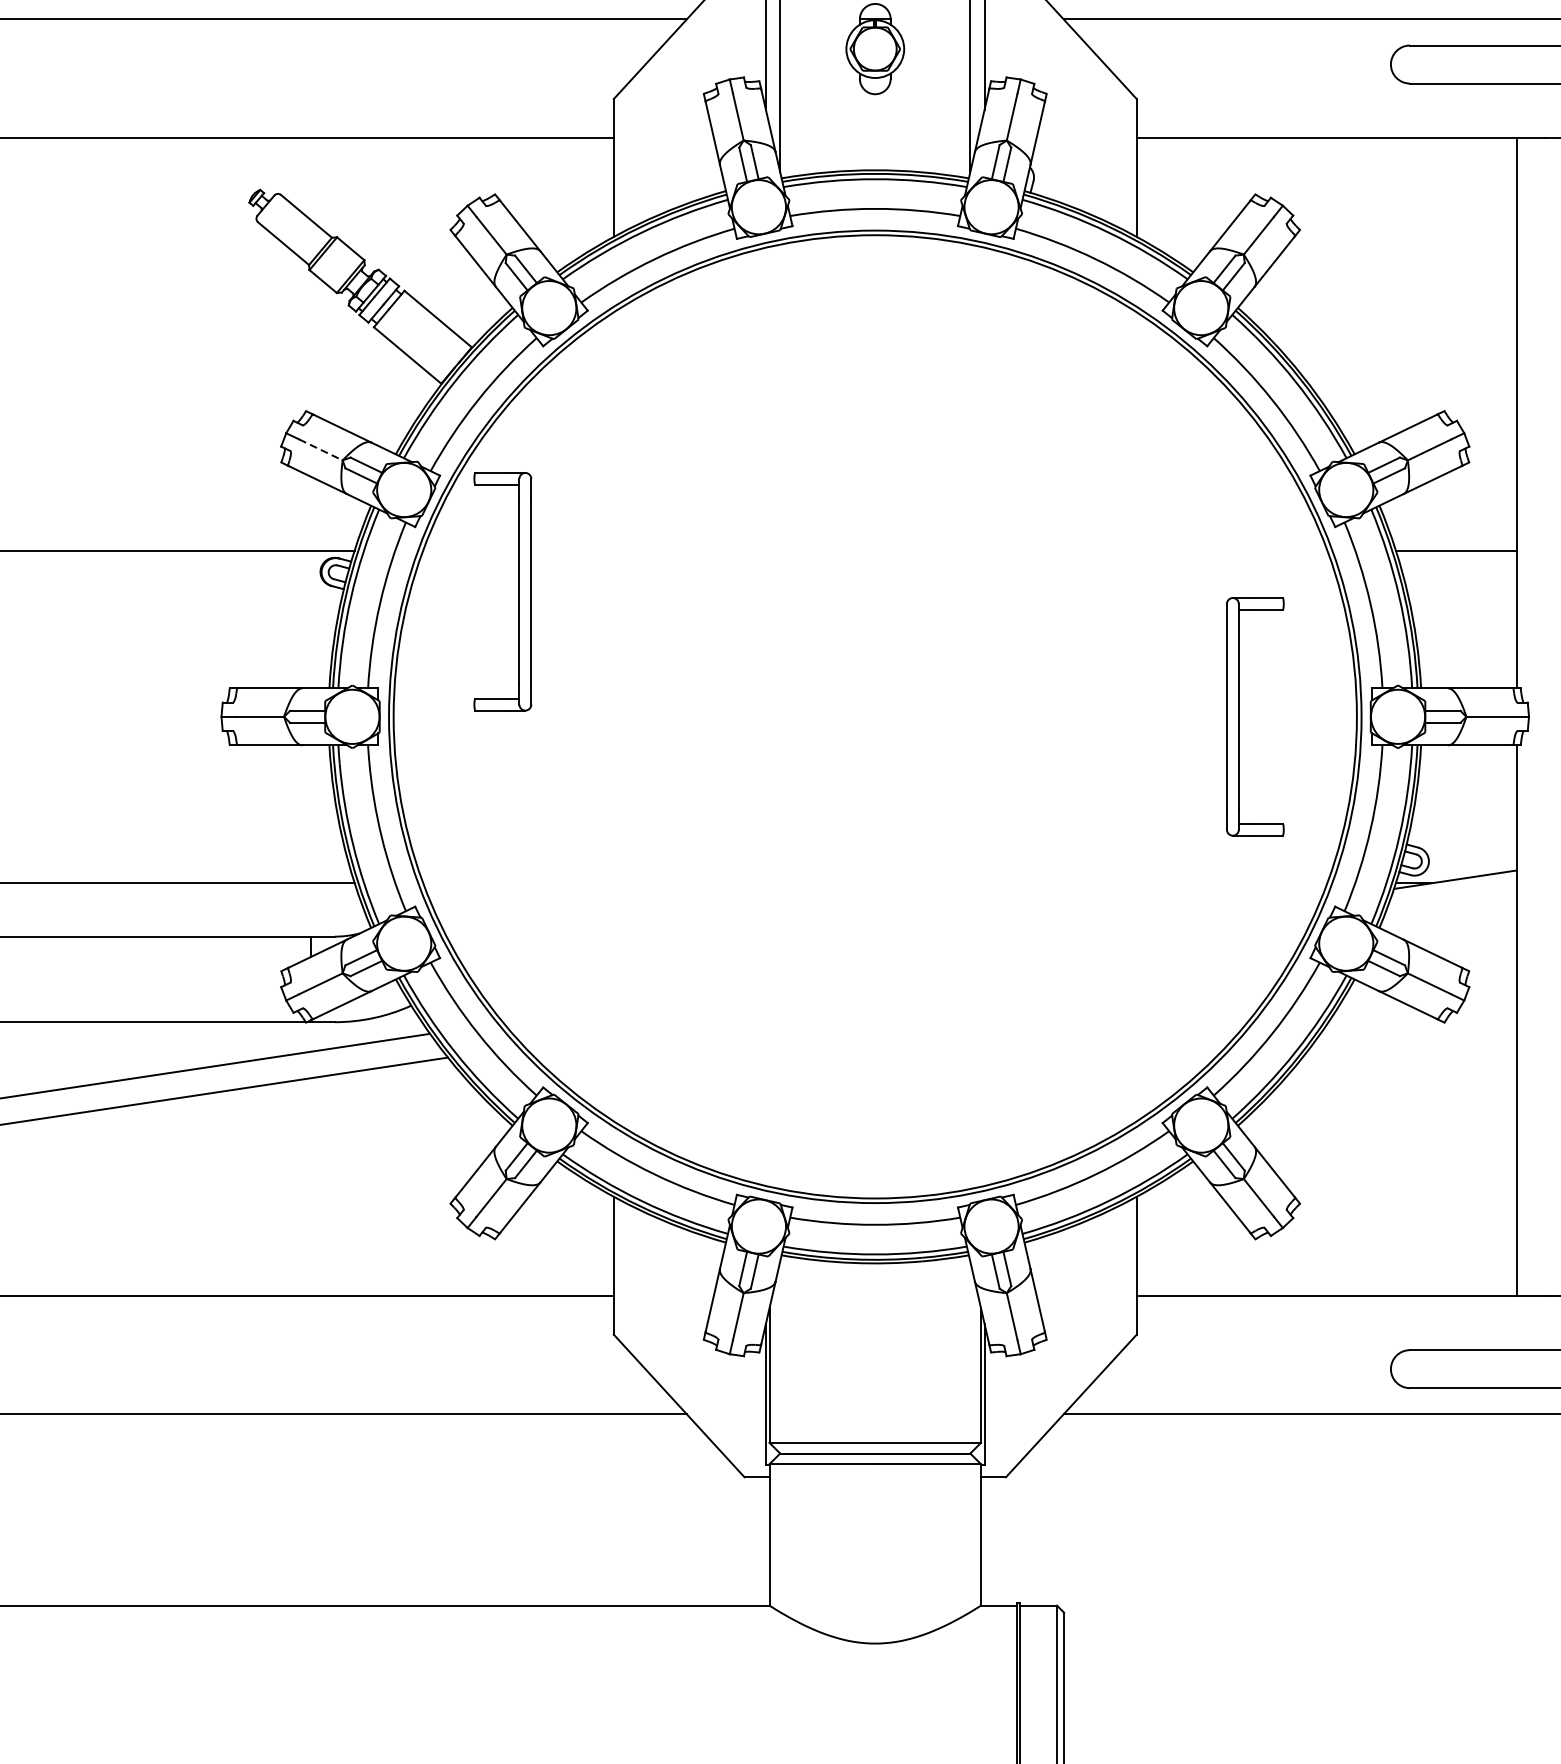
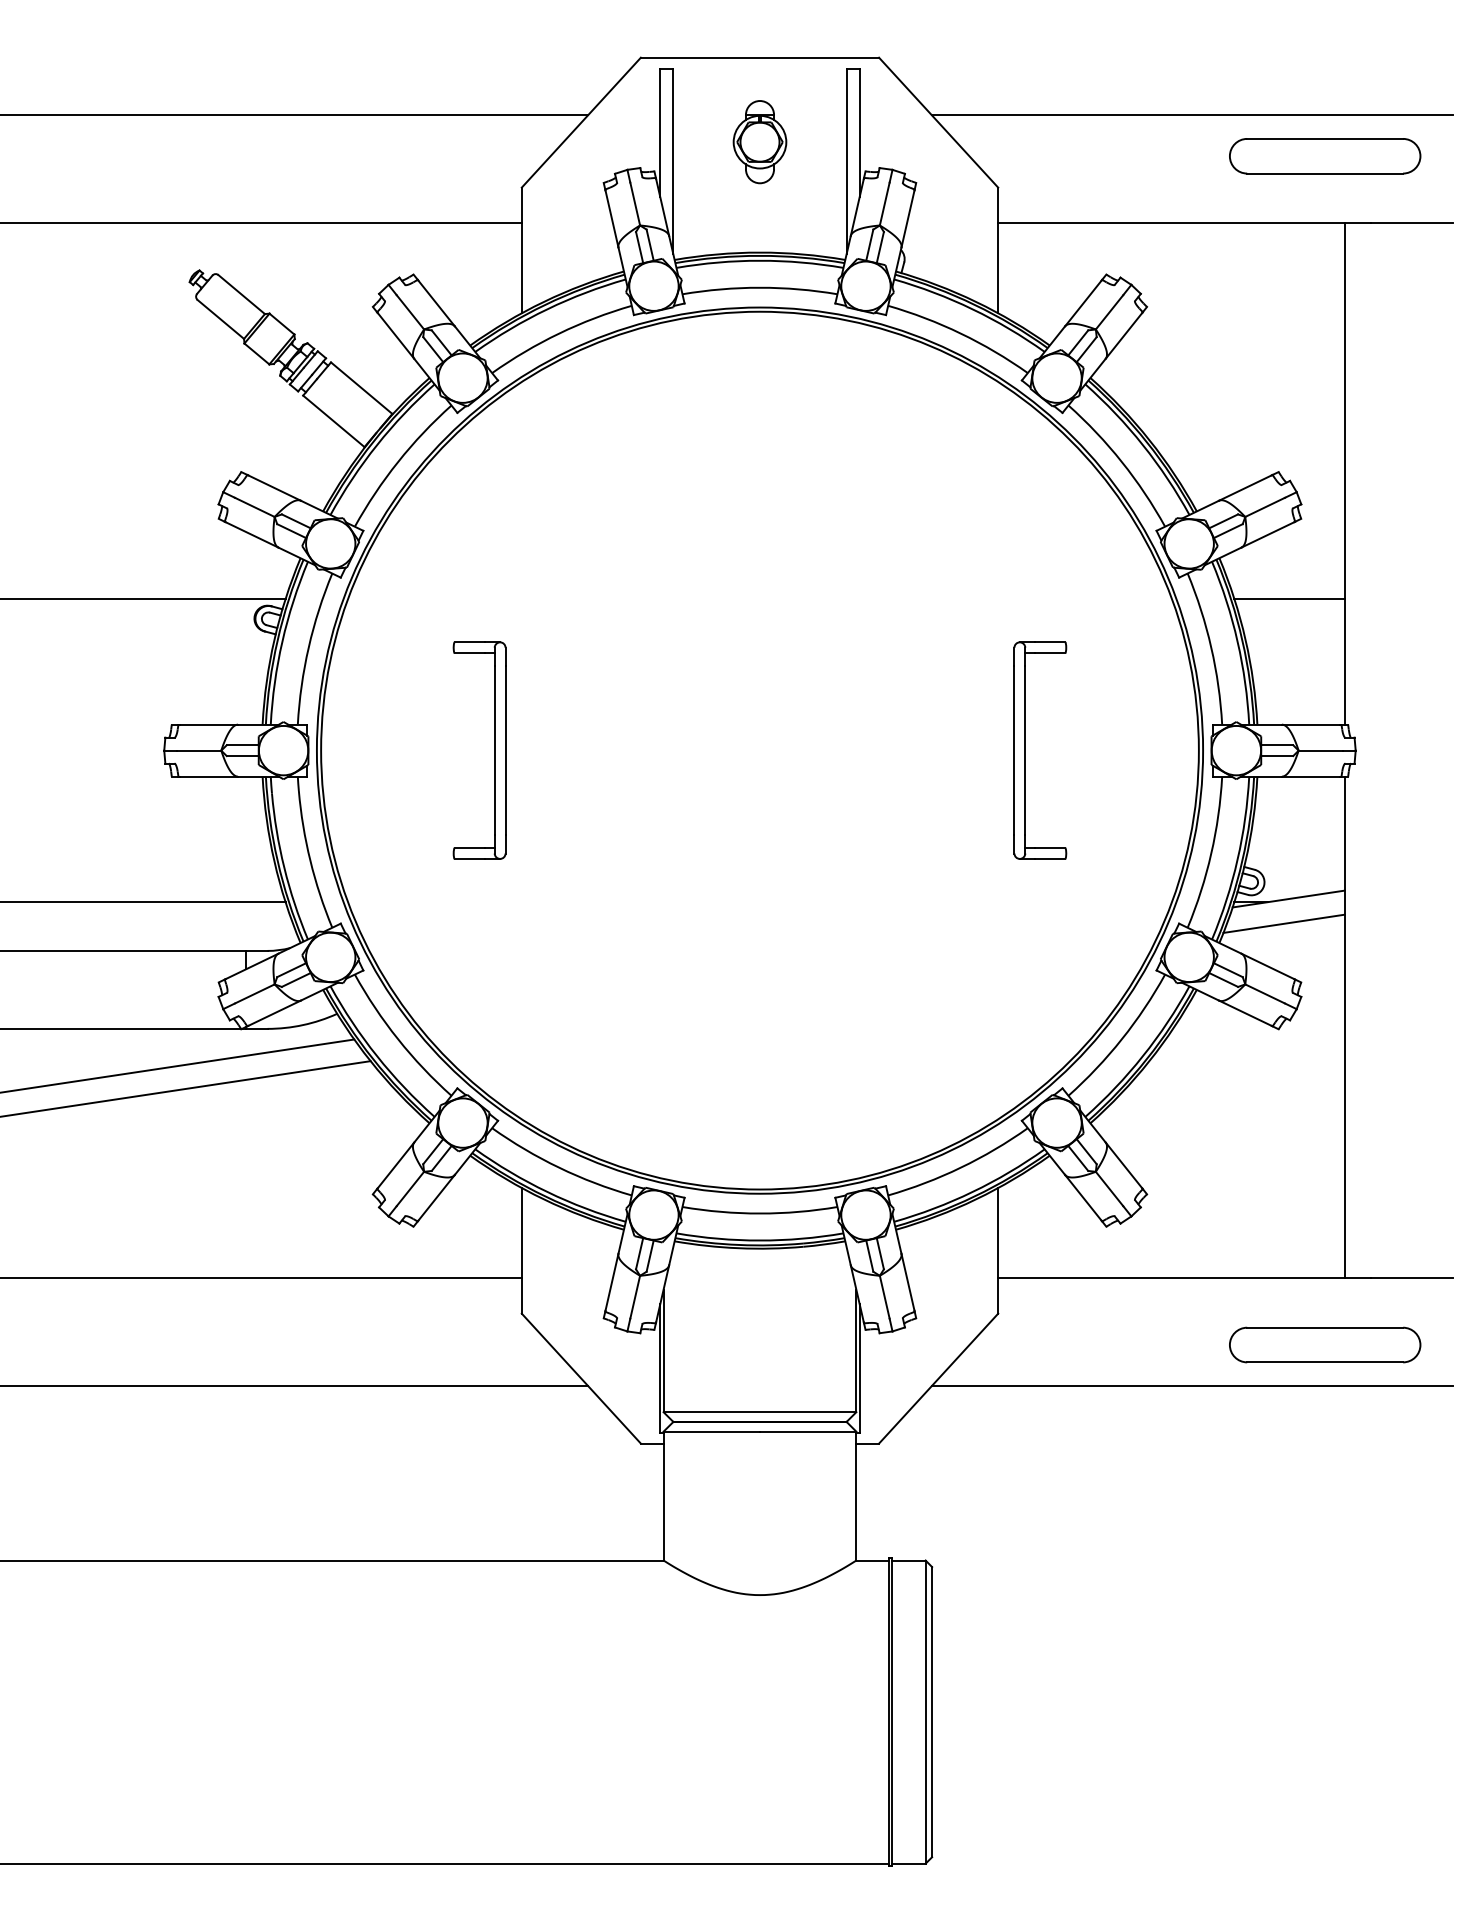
line: (321, 450) -> (255, 507), dashed -> solid
part: (519, 591) -> (494, 750), moved
part: (1239, 716) -> (1025, 750), moved
line: (1449, 906) -> (1283, 923), added

